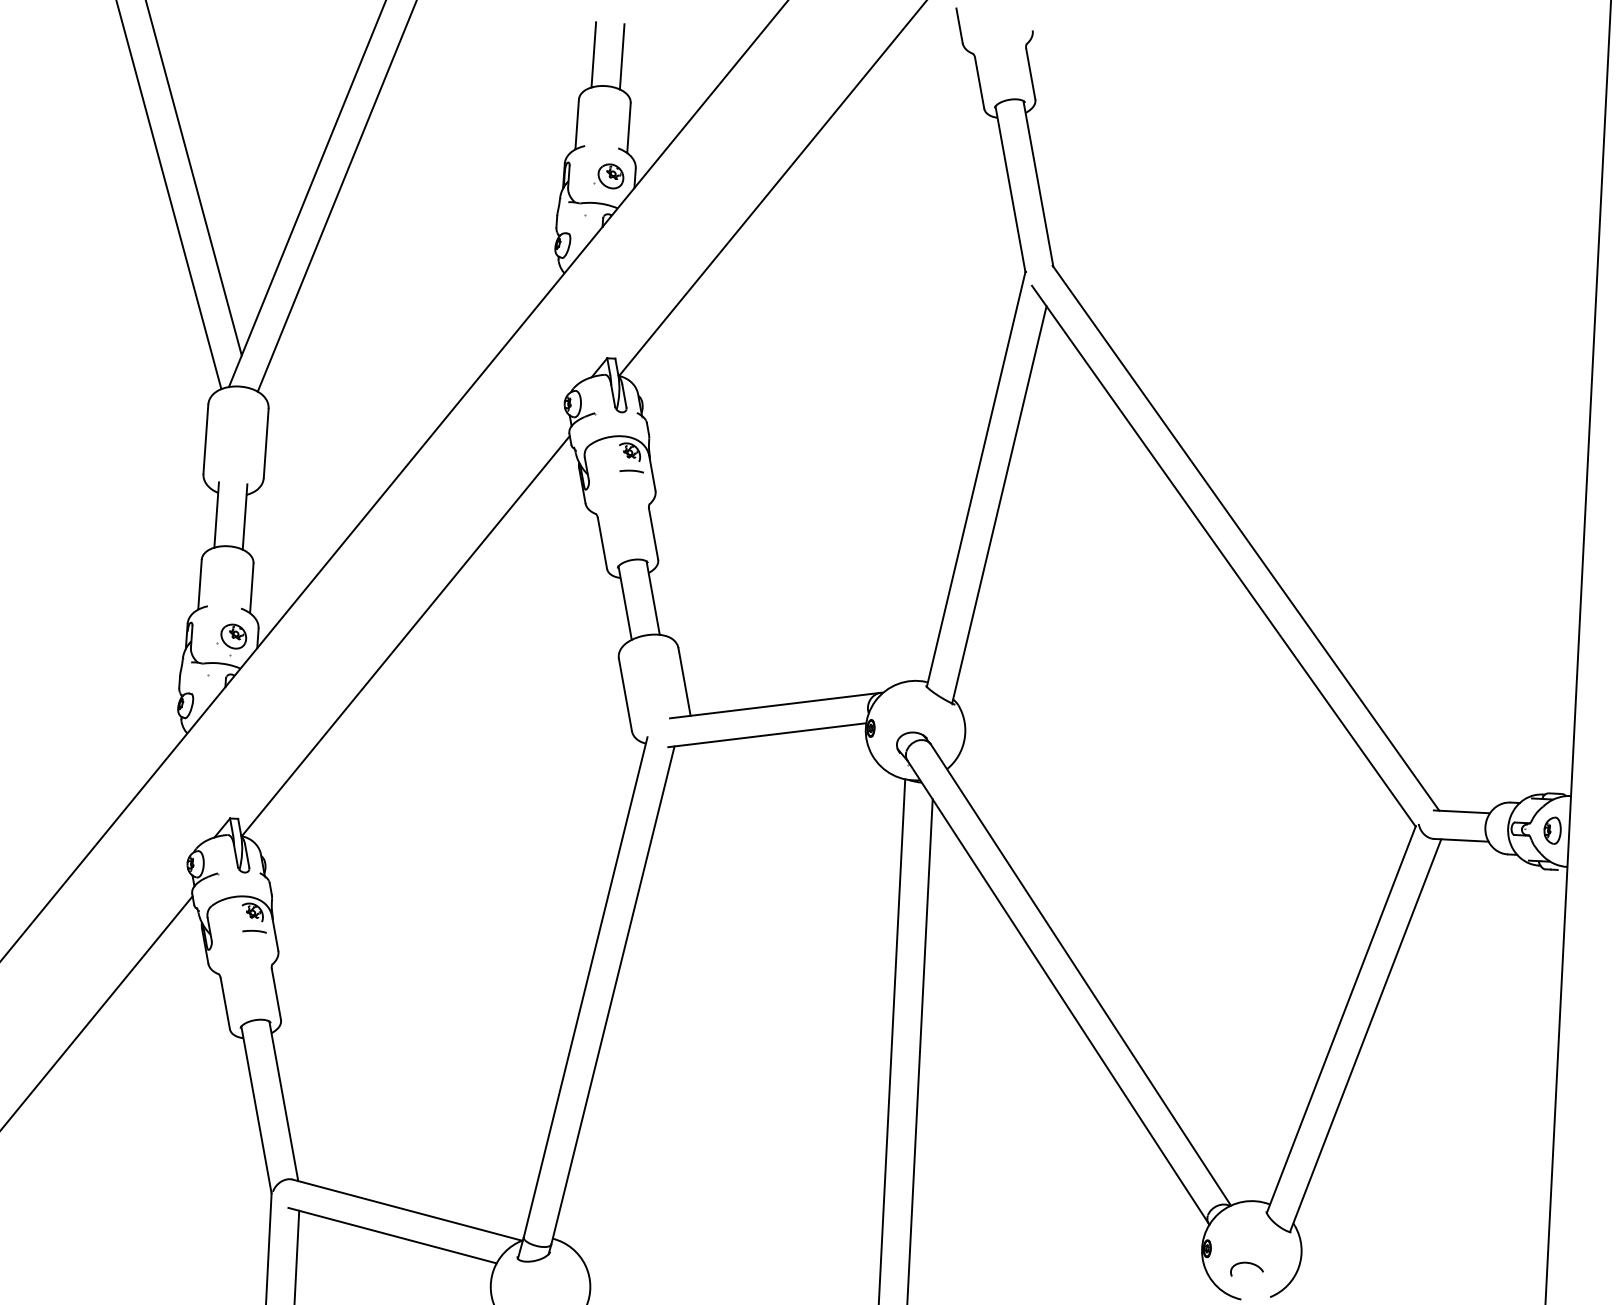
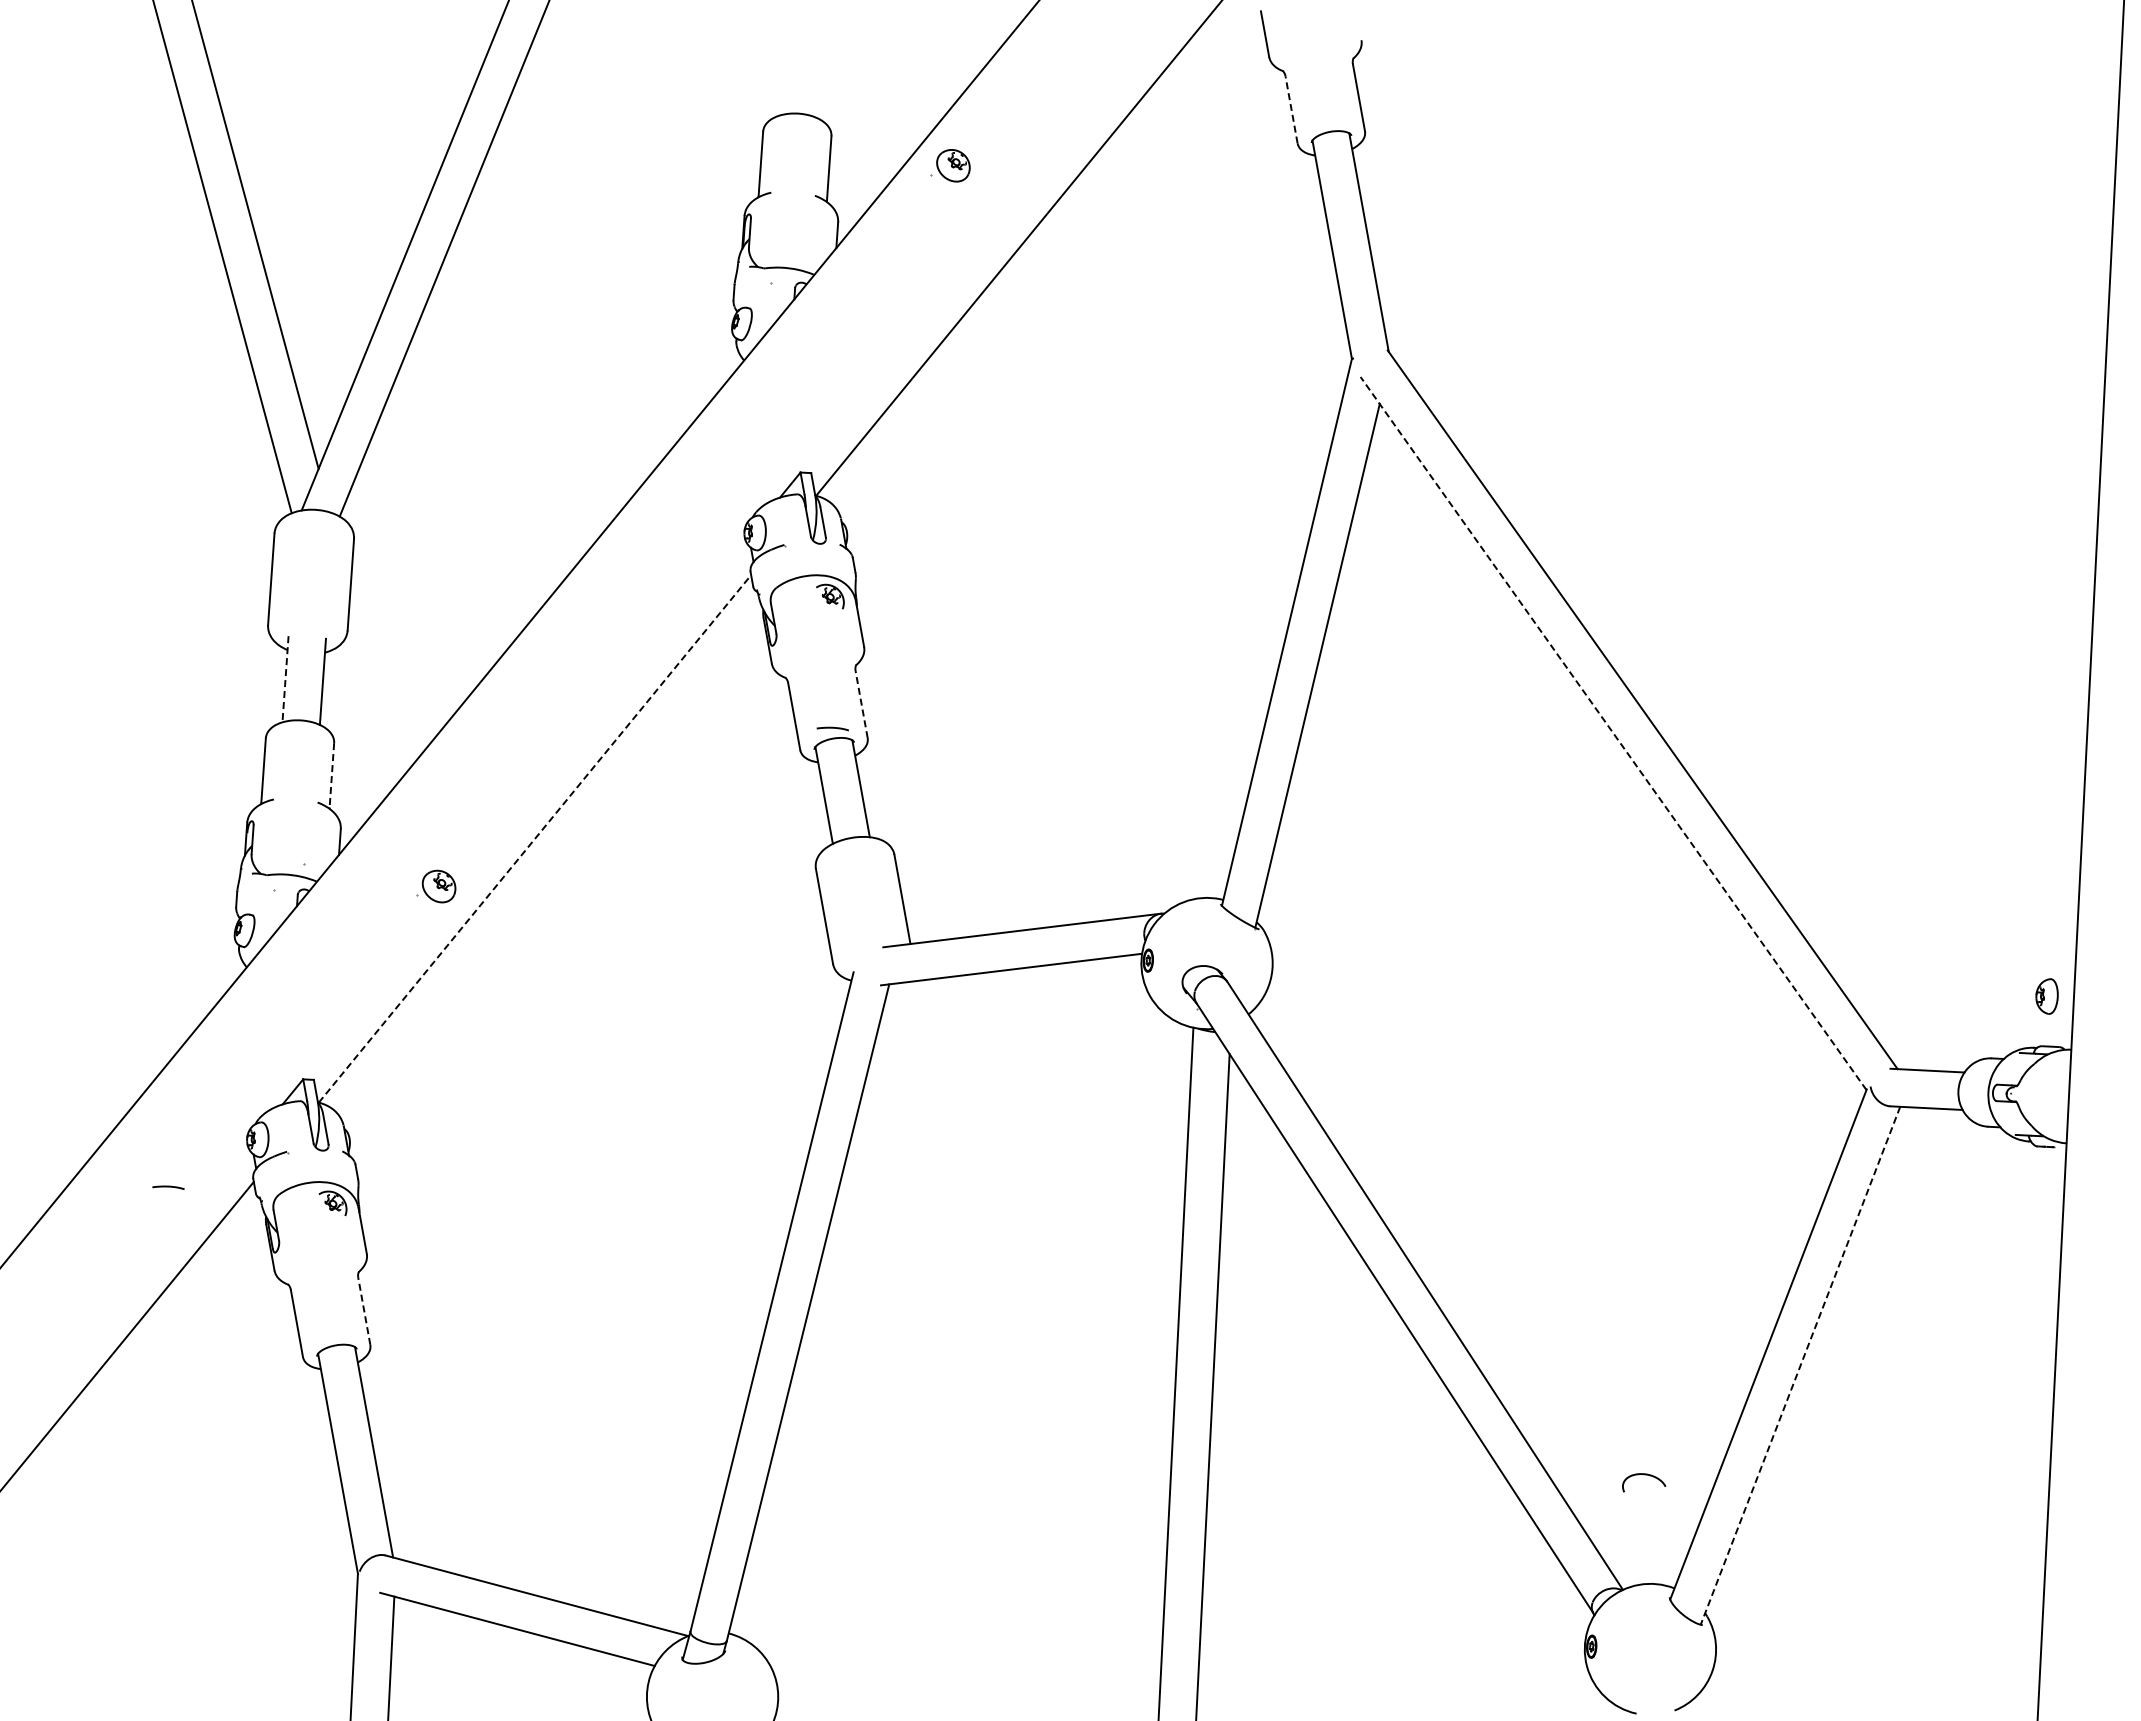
line: (593, 54) -> (782, 72), removed
line: (622, 57) -> (820, 75), removed
line: (979, 82) -> (1291, 109), solid -> dashed
part: (608, 176) -> (950, 165), moved
part: (631, 471) -> (832, 728), moved
line: (216, 515) -> (285, 679), solid -> dashed
line: (653, 534) -> (861, 704), solid -> dashed
line: (1223, 556) -> (1613, 733), solid -> dashed
line: (251, 588) -> (331, 775), solid -> dashed
line: (406, 635) -> (535, 838), solid -> dashed
part: (231, 636) -> (436, 886), moved
part: (1552, 830) -> (2046, 996), moved
part: (254, 931) -> (168, 1187), moved
line: (276, 993) -> (364, 1310), solid -> dashed
line: (1365, 1035) -> (1800, 1365), solid -> dashed
curve: (1247, 1263) -> (1644, 1475), moved

